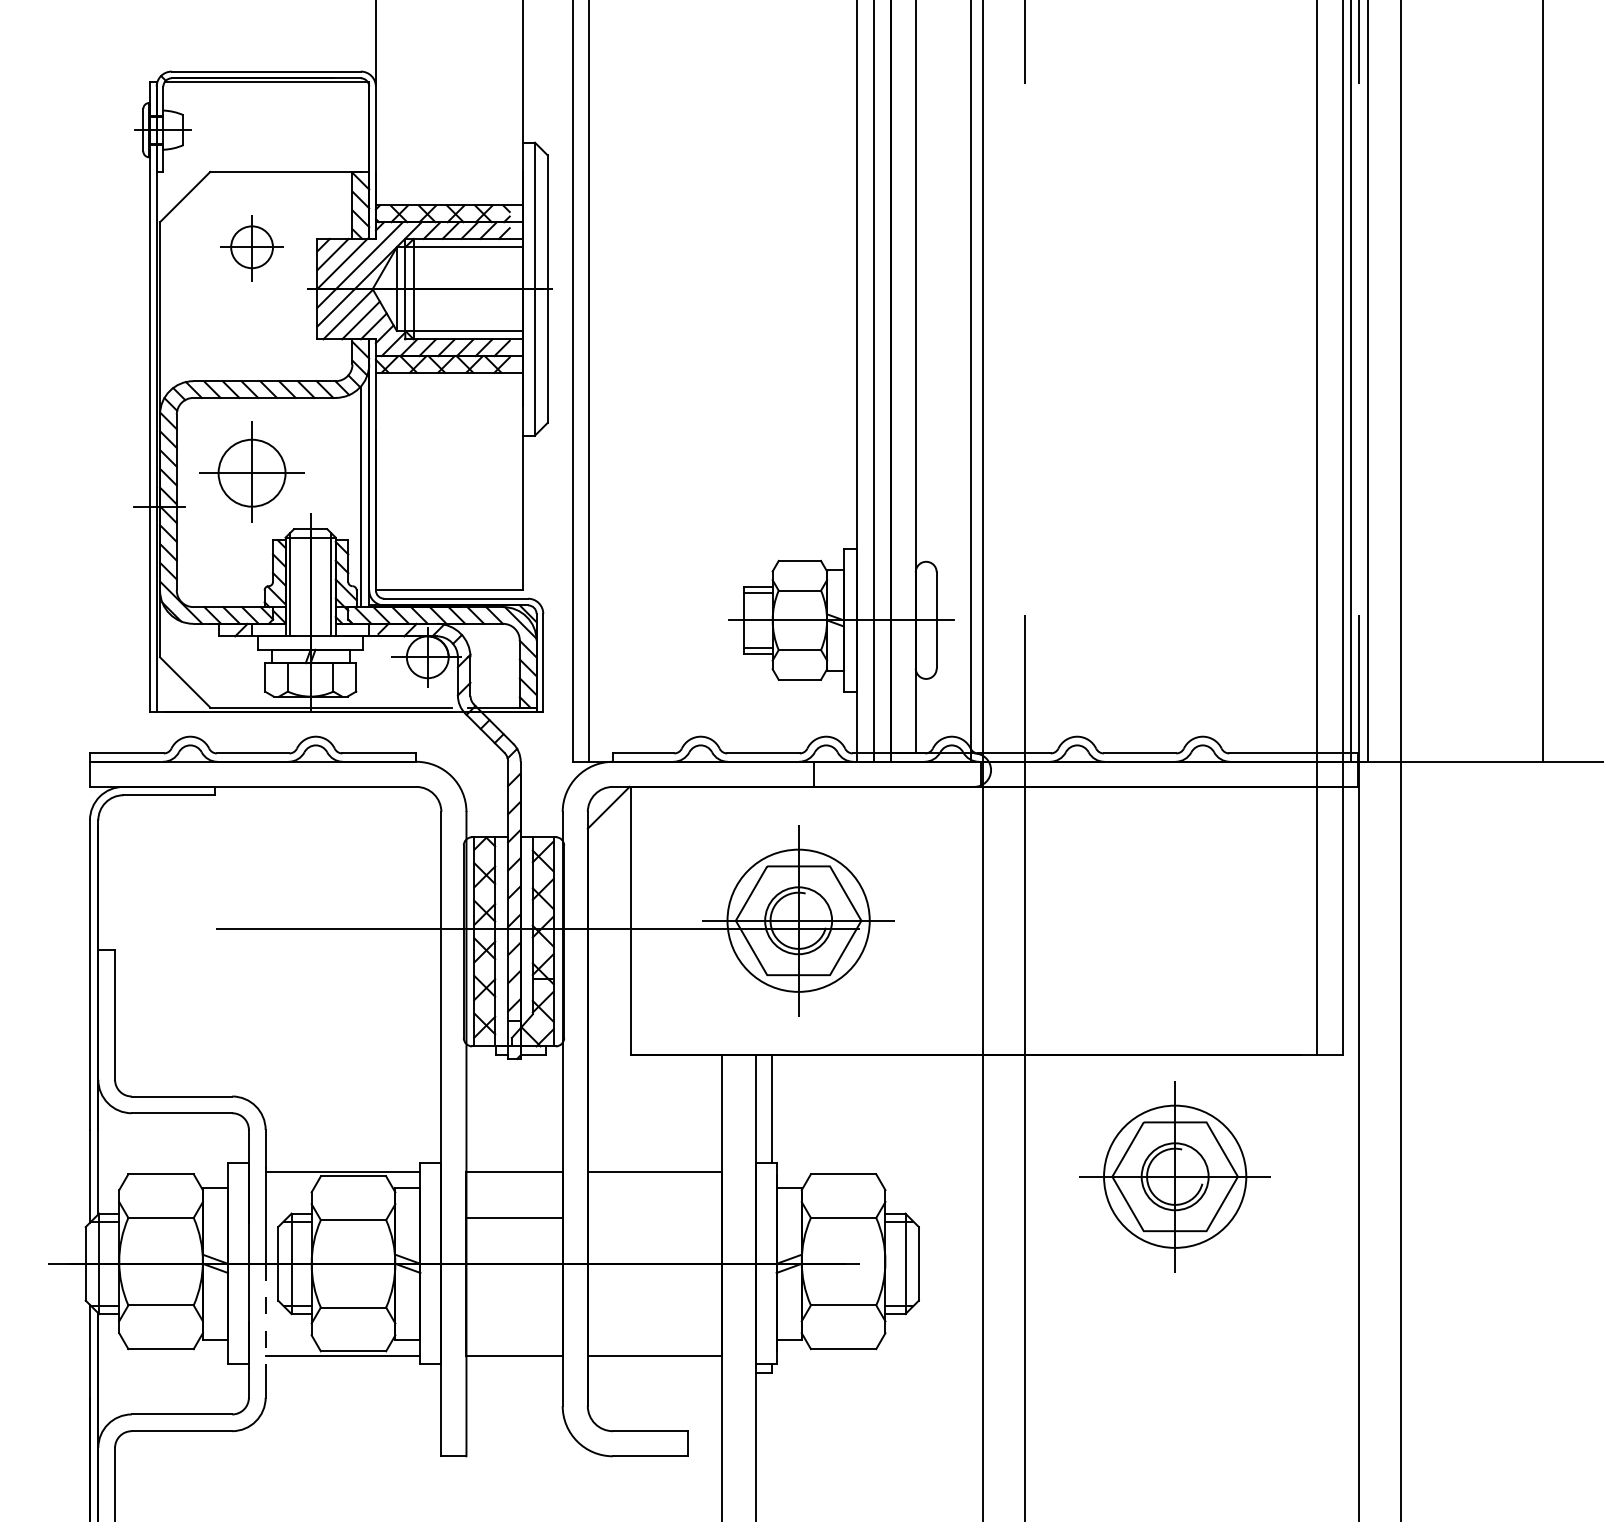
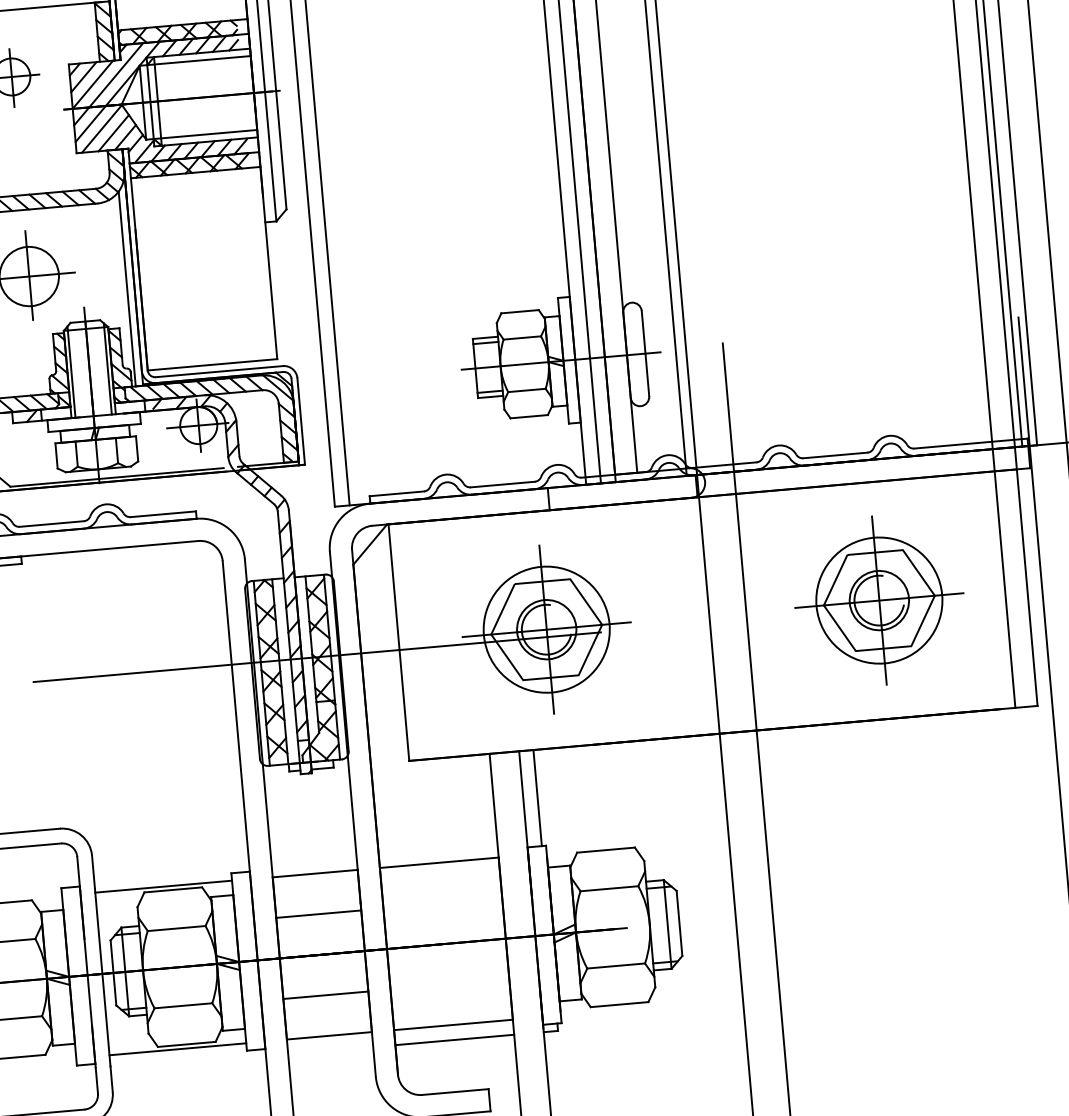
part: (1174, 1176) -> (878, 600), moved
line: (514, 1309) -> (325, 995), added
line: (265, 1316) -> (106, 1020), dashed -> solid
line: (654, 1372) -> (454, 1039), added

